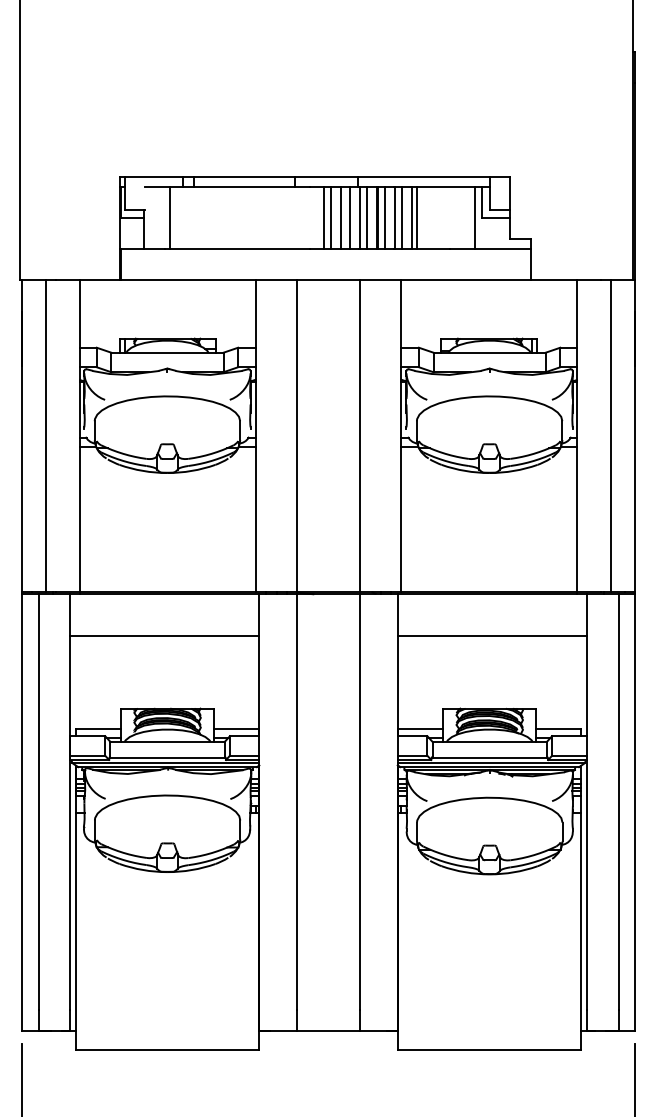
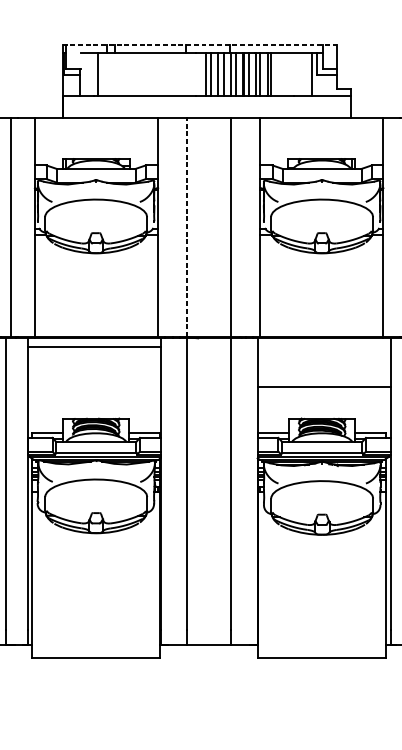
line: (315, 176) -> (199, 45), solid -> dashed
line: (297, 436) -> (187, 227), solid -> dashed
line: (164, 635) -> (94, 346), moved
line: (492, 635) -> (324, 386), moved

